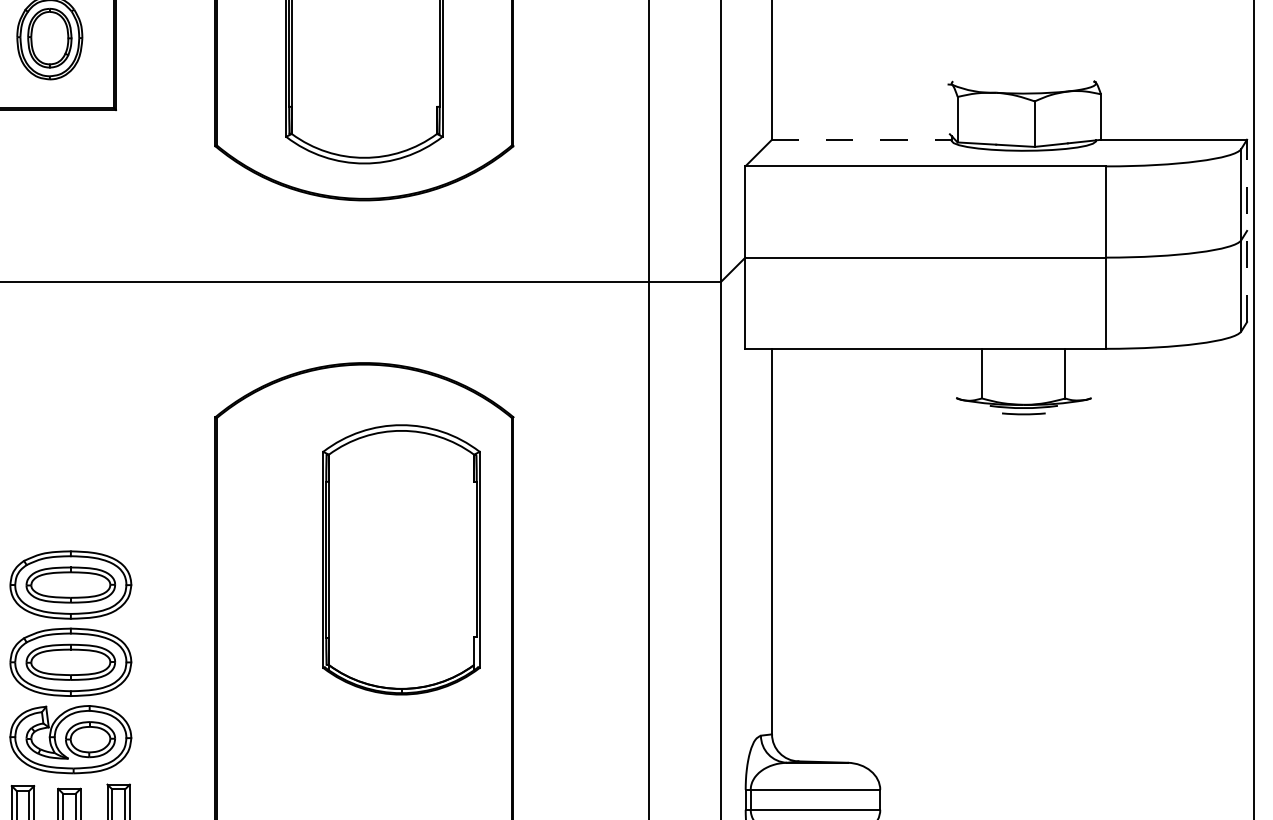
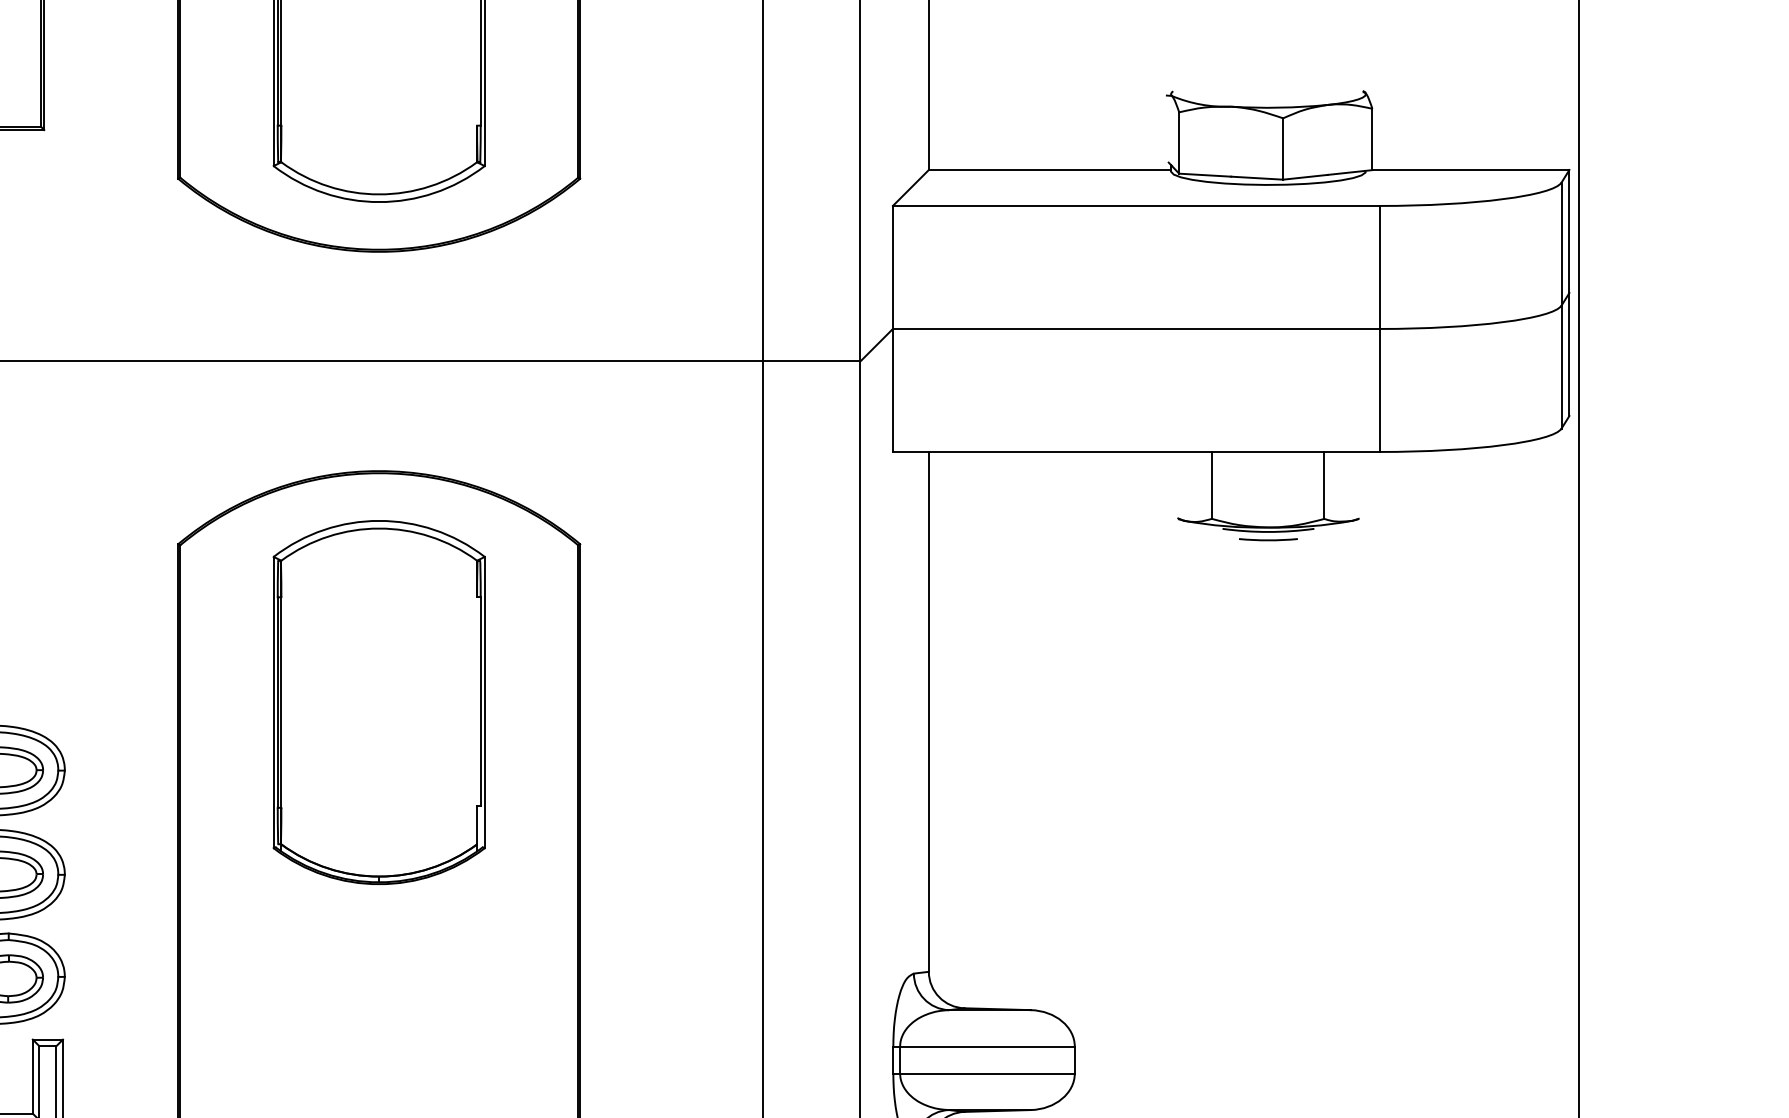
line: (862, 140) -> (1050, 170), dashed -> solid
line: (1247, 230) -> (1569, 292), dashed -> solid
part: (400, 559) -> (378, 702), moved

